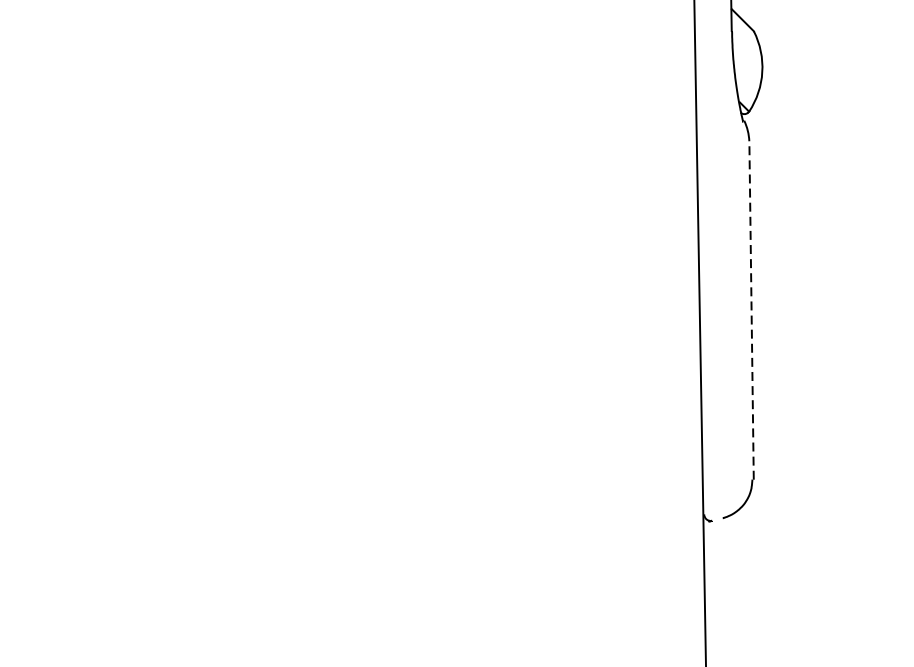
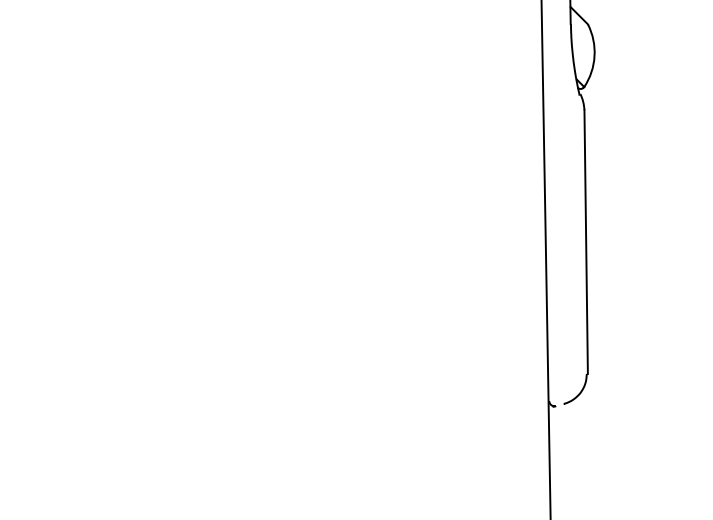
line: (751, 311) -> (586, 242), dashed -> solid

